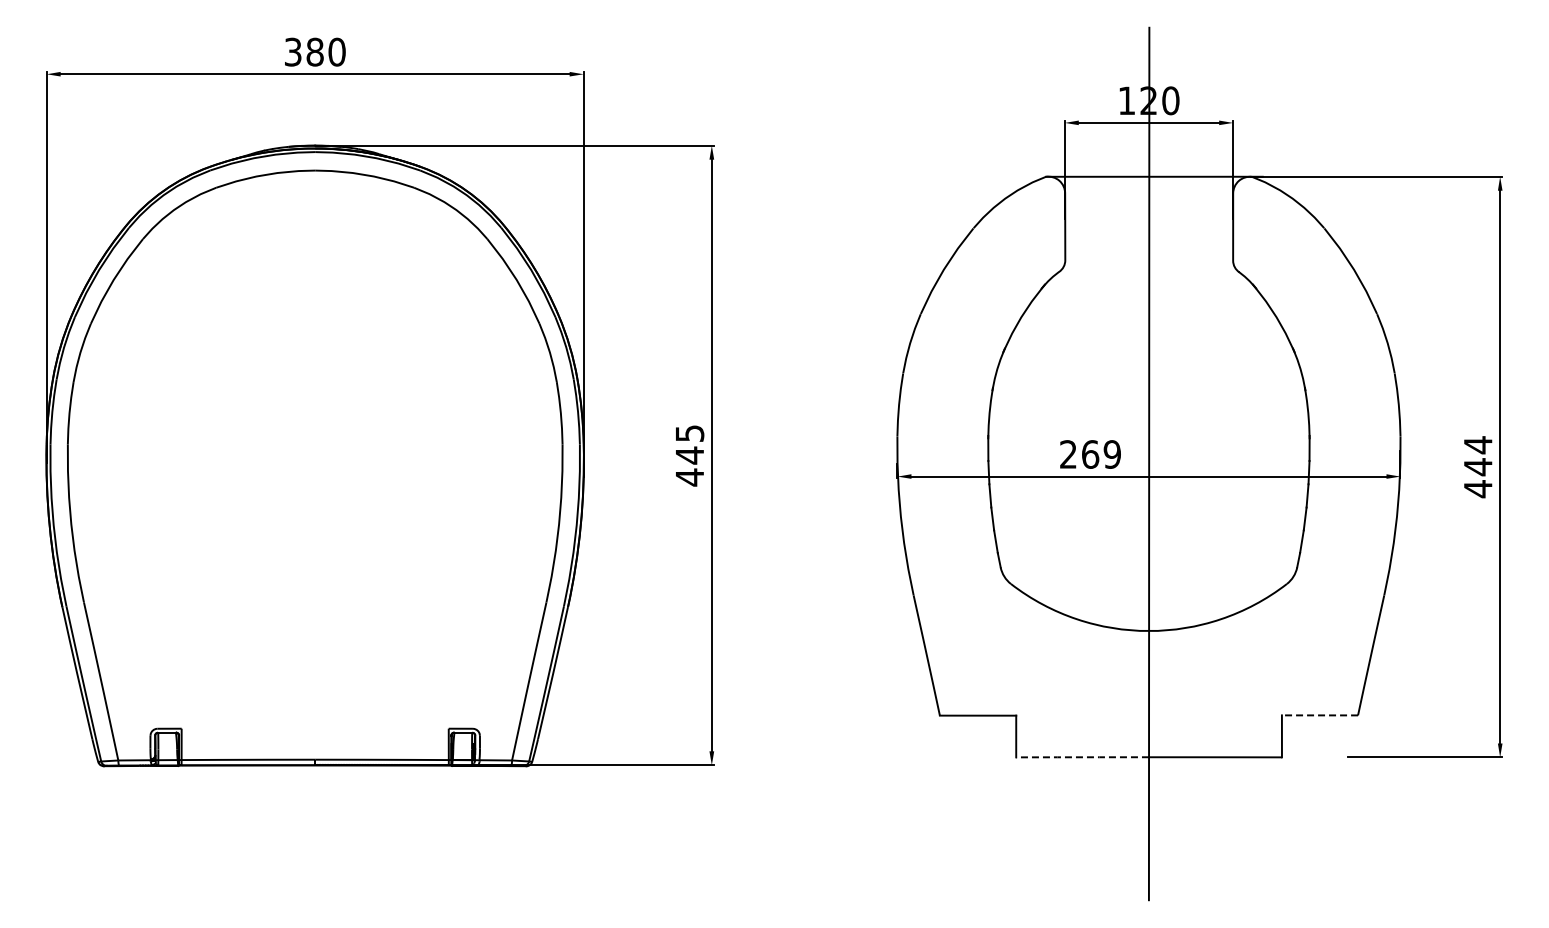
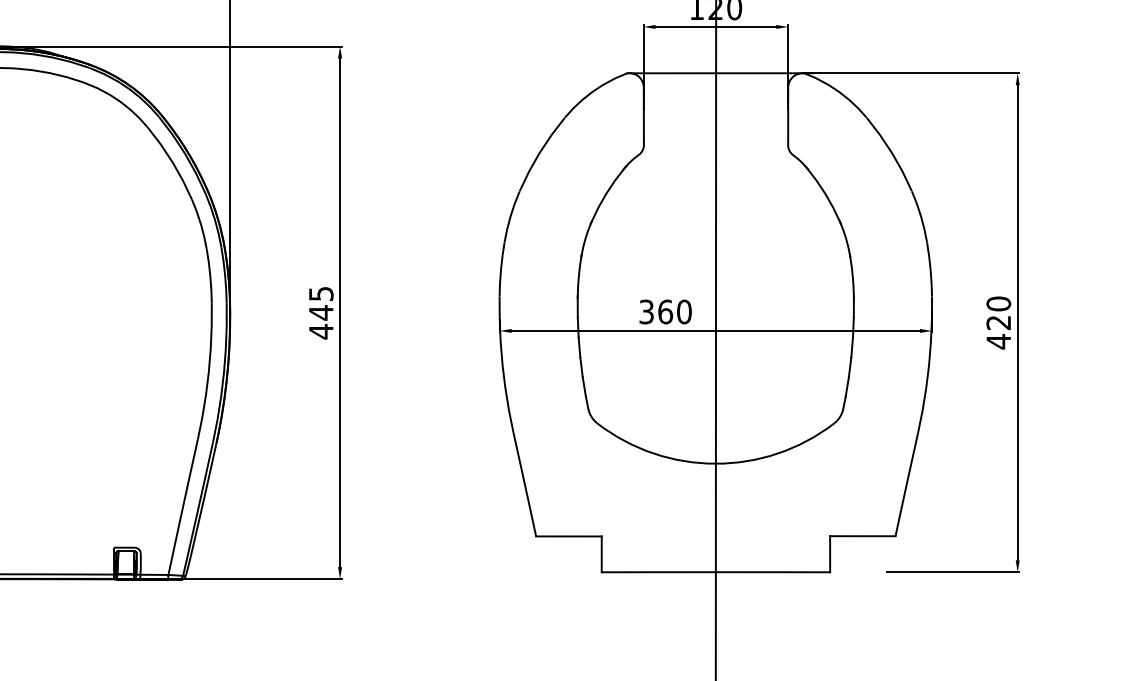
text: (1090, 454) -> (665, 311), 269 -> 360
text: (1477, 456) -> (998, 313), 444 -> 420
line: (1319, 715) -> (862, 536), dashed -> solid
line: (1081, 757) -> (657, 572), dashed -> solid

